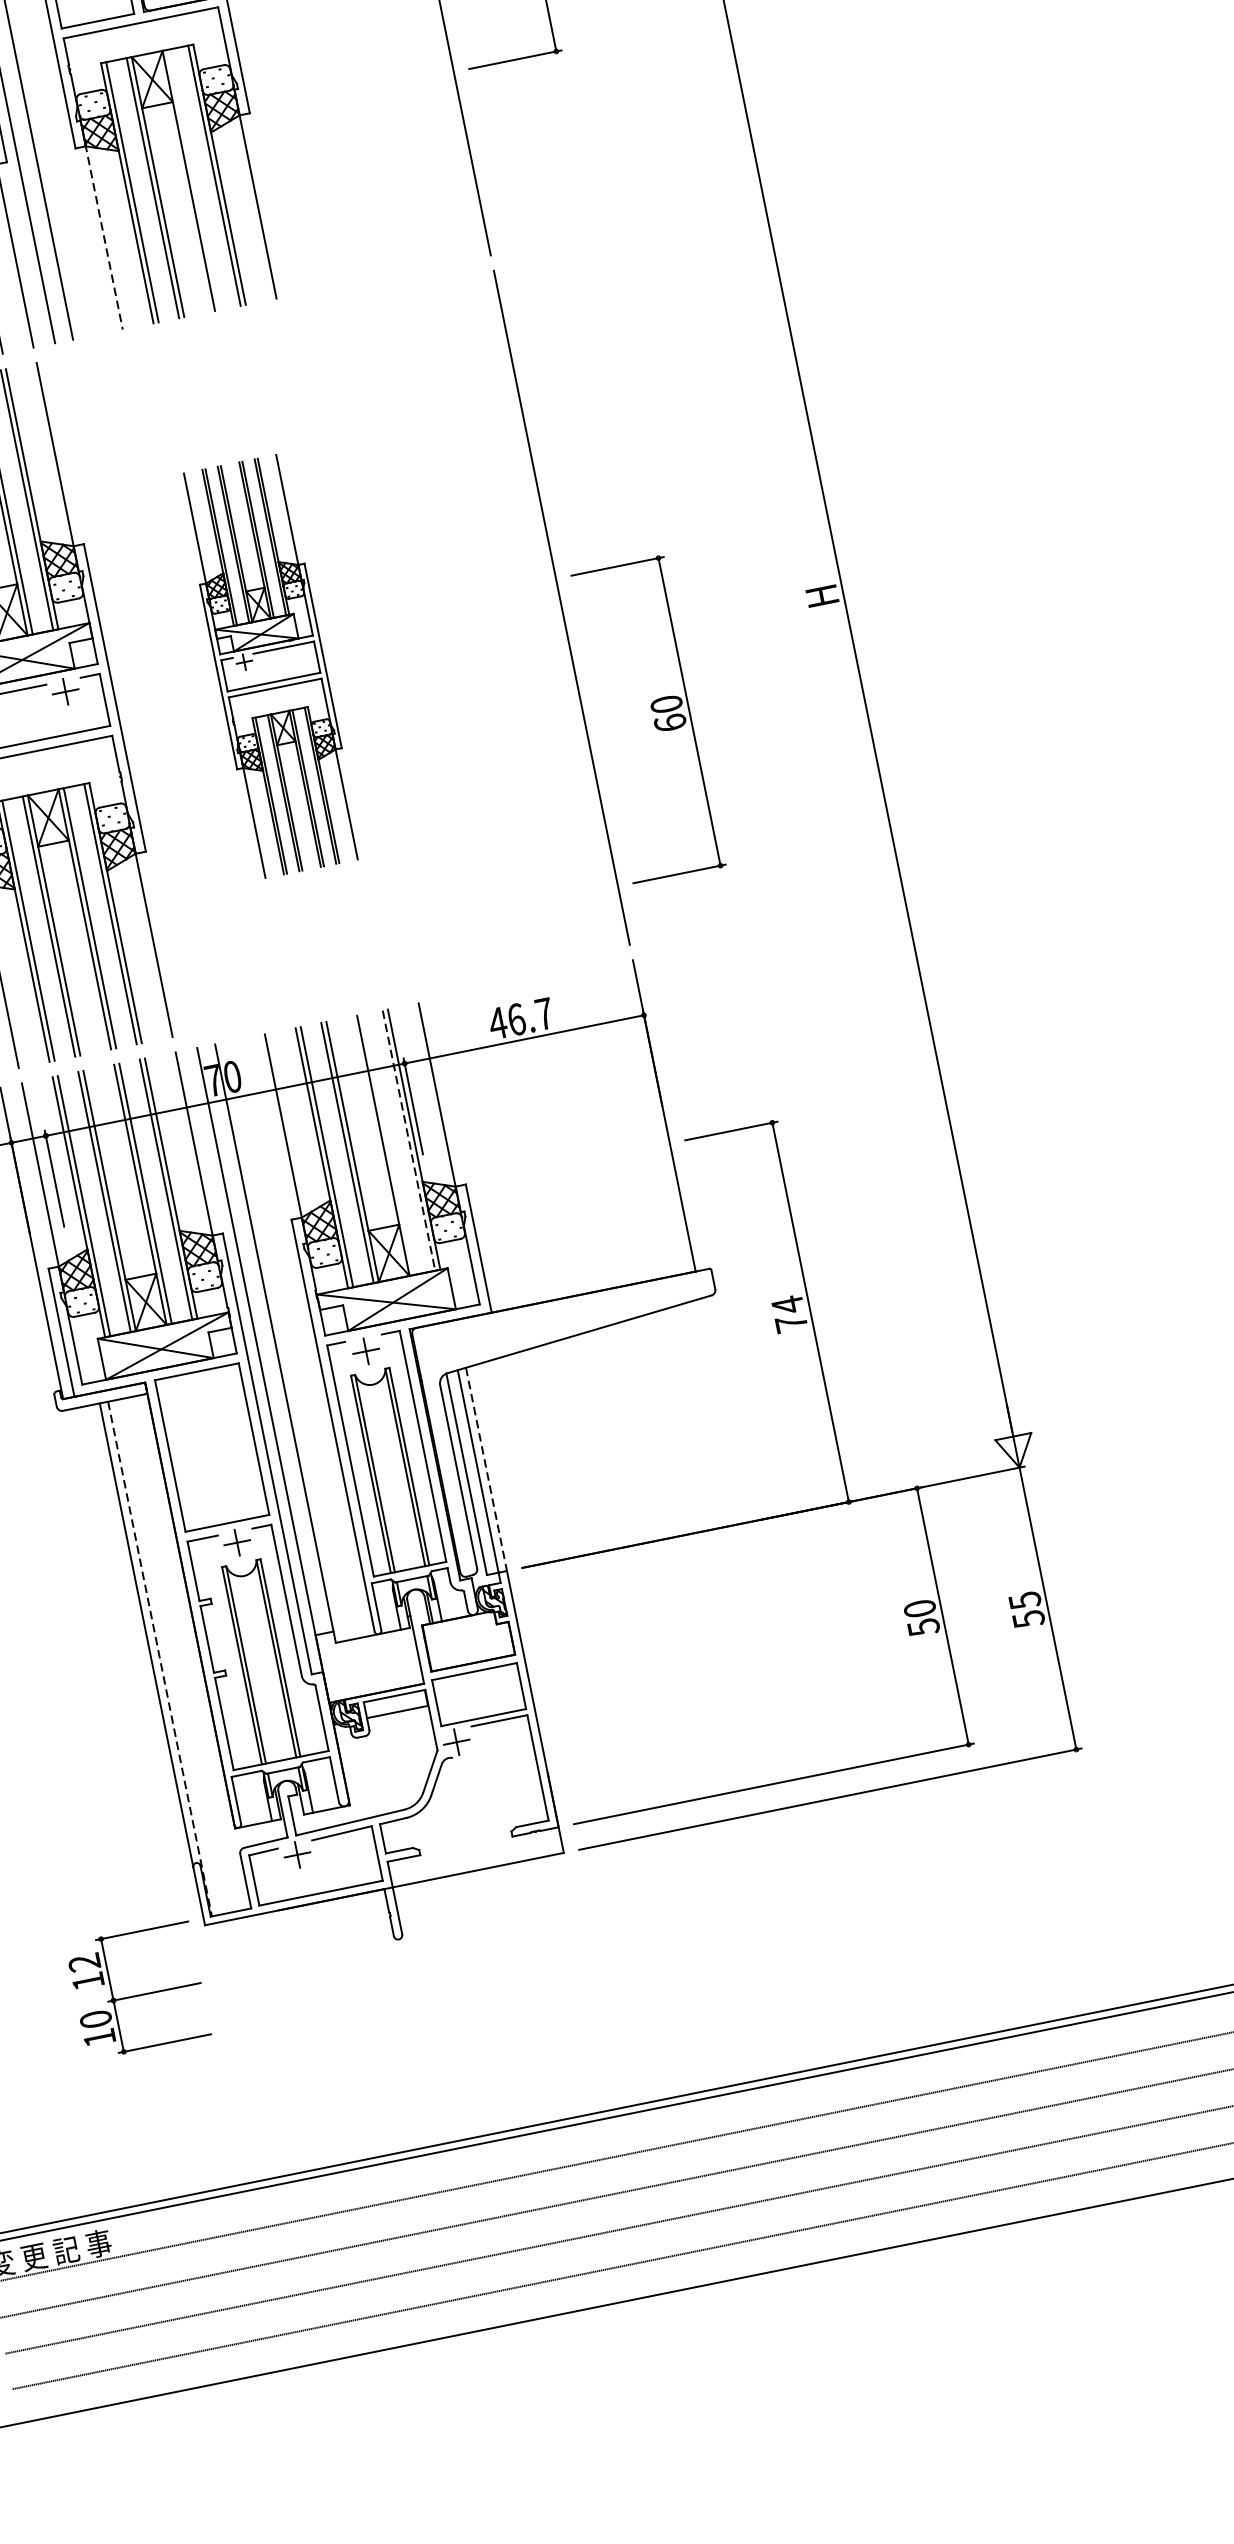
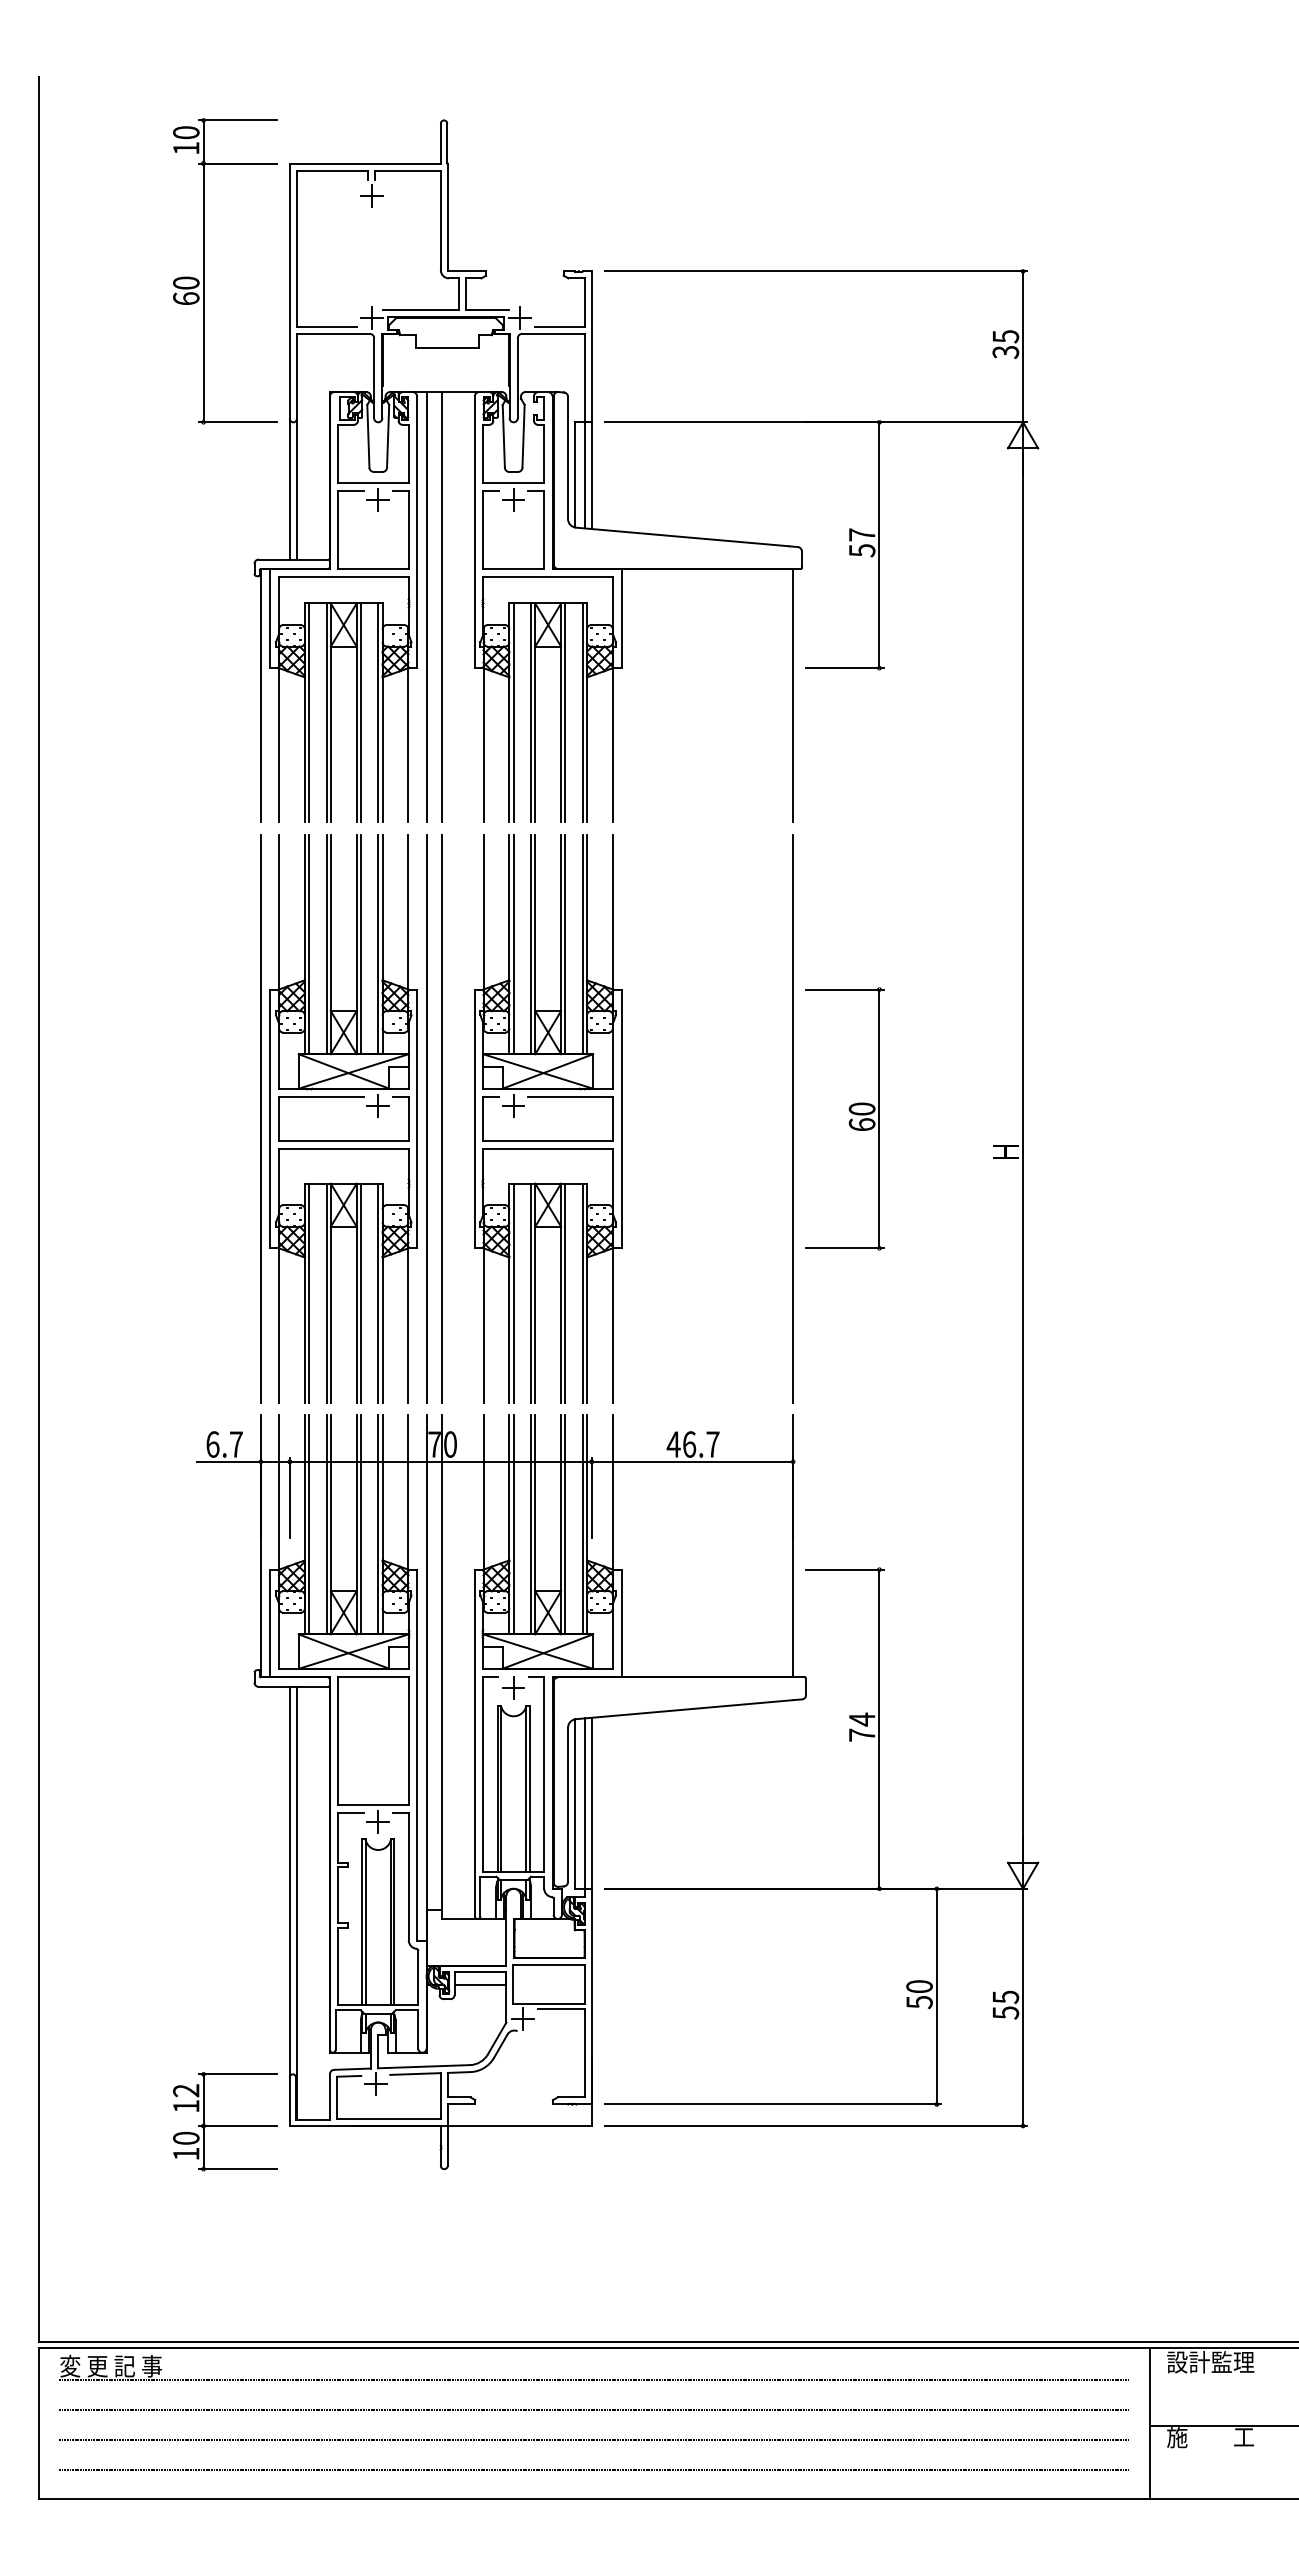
line: (193, 179) -> (565, 712), added
line: (104, 237) -> (483, 744), dashed -> solid
part: (270, 665) -> (548, 1118), size x1.67
line: (143, 691) -> (441, 1118), added
line: (125, 695) -> (426, 1118), added
part: (647, 719) -> (844, 1118), moved
line: (408, 1141) -> (582, 1525), dashed -> solid
line: (388, 1144) -> (565, 1524), added
line: (486, 1469) -> (591, 1803), dashed -> solid
line: (159, 1659) -> (296, 1903), dashed -> solid
part: (138, 1989) -> (225, 2121), moved

